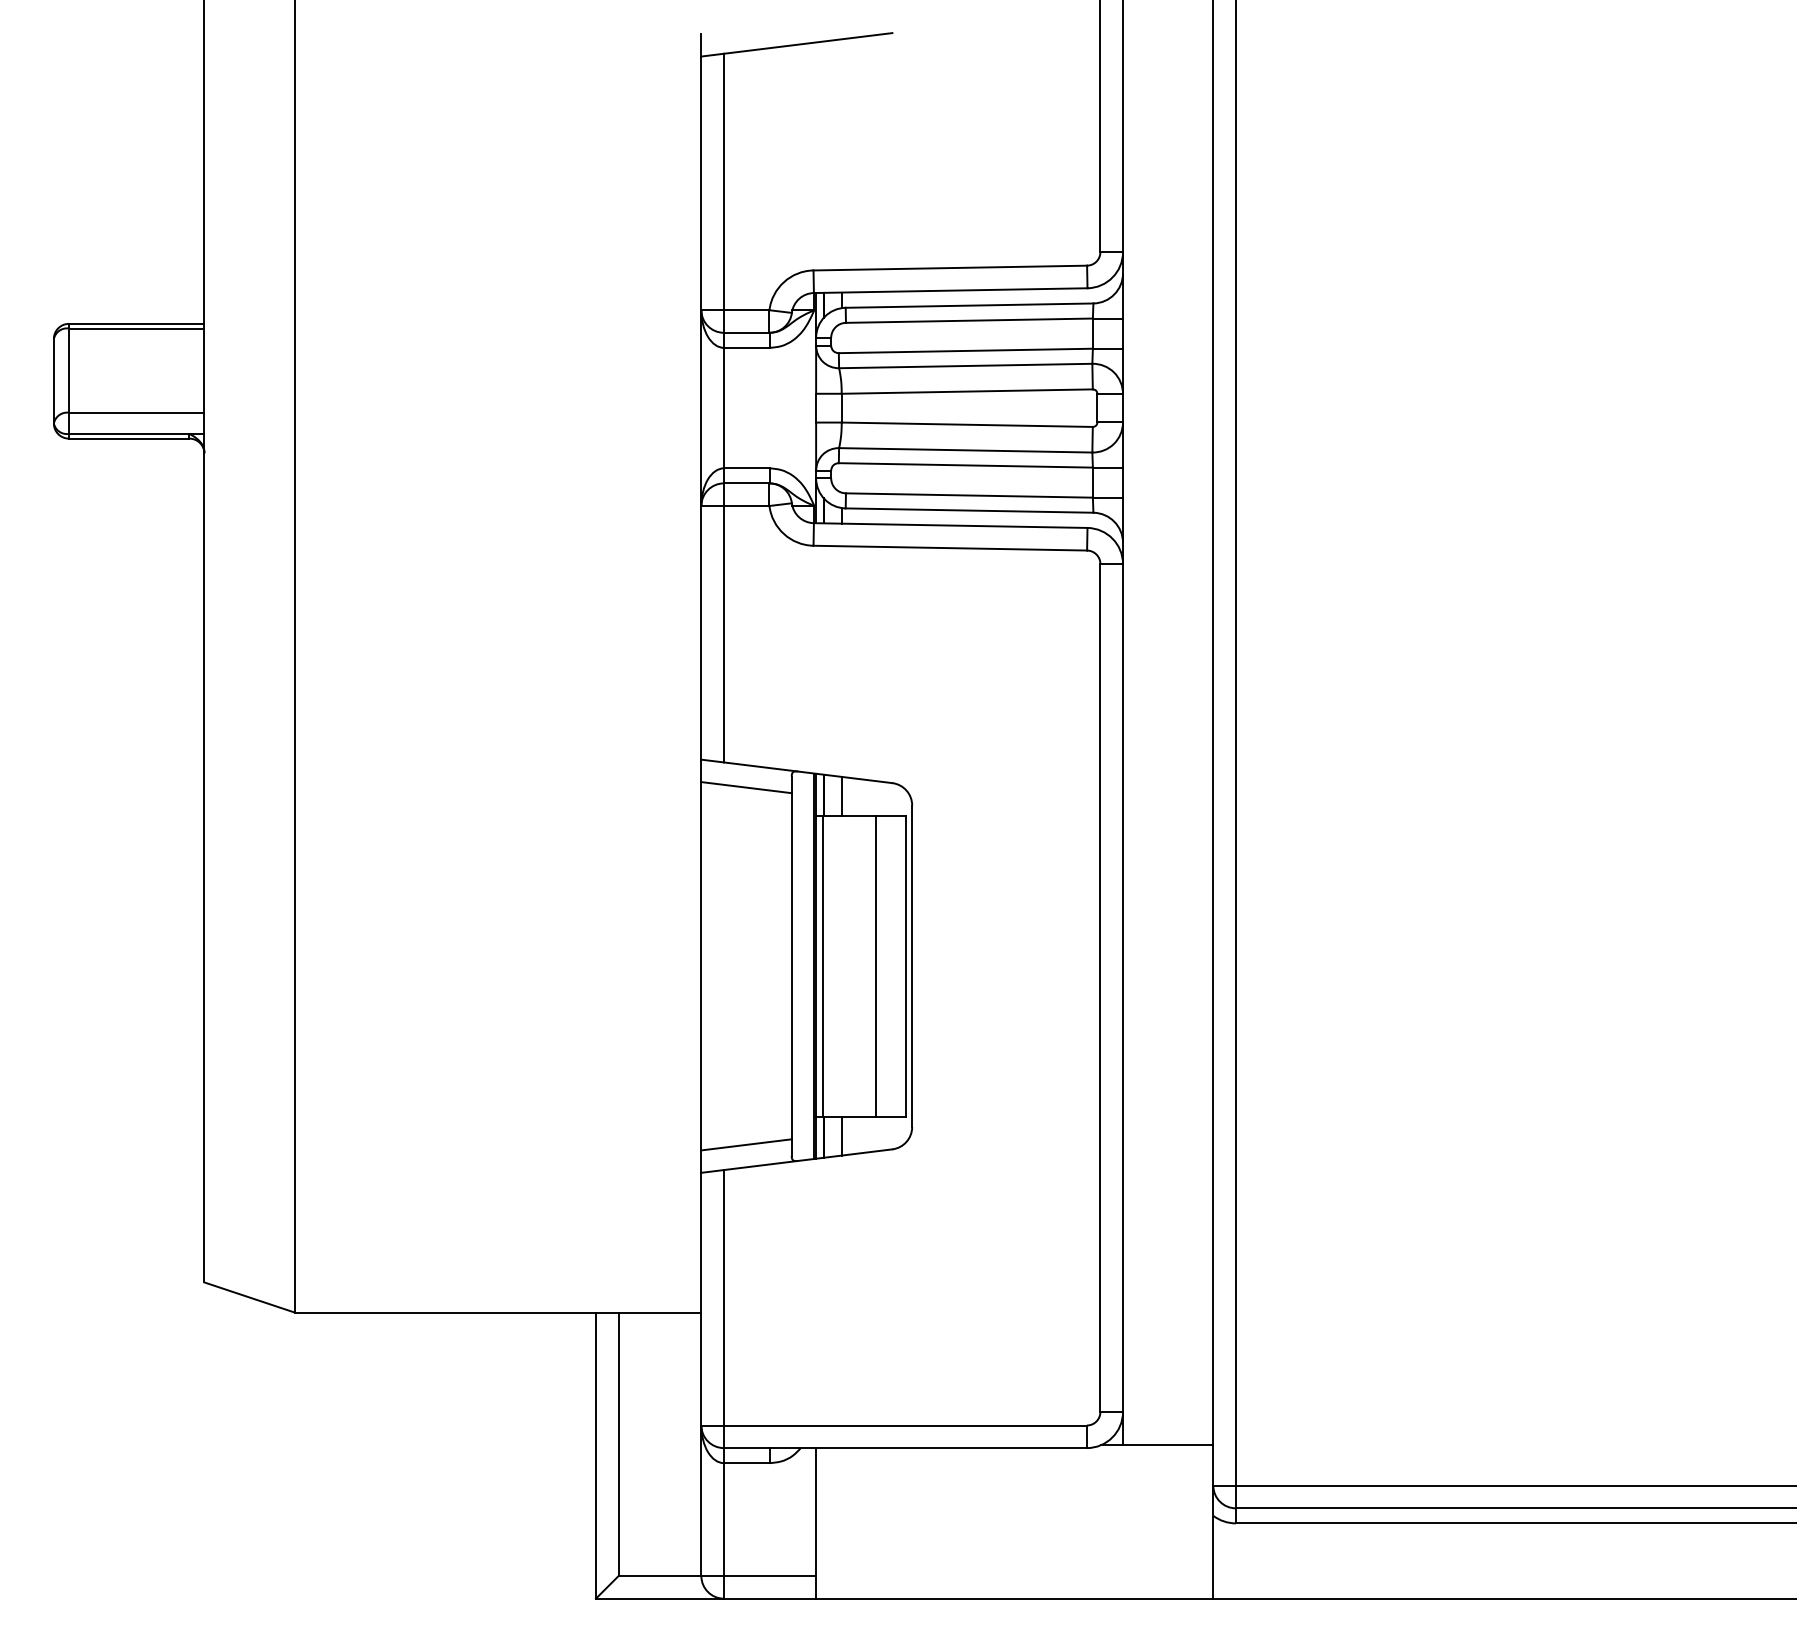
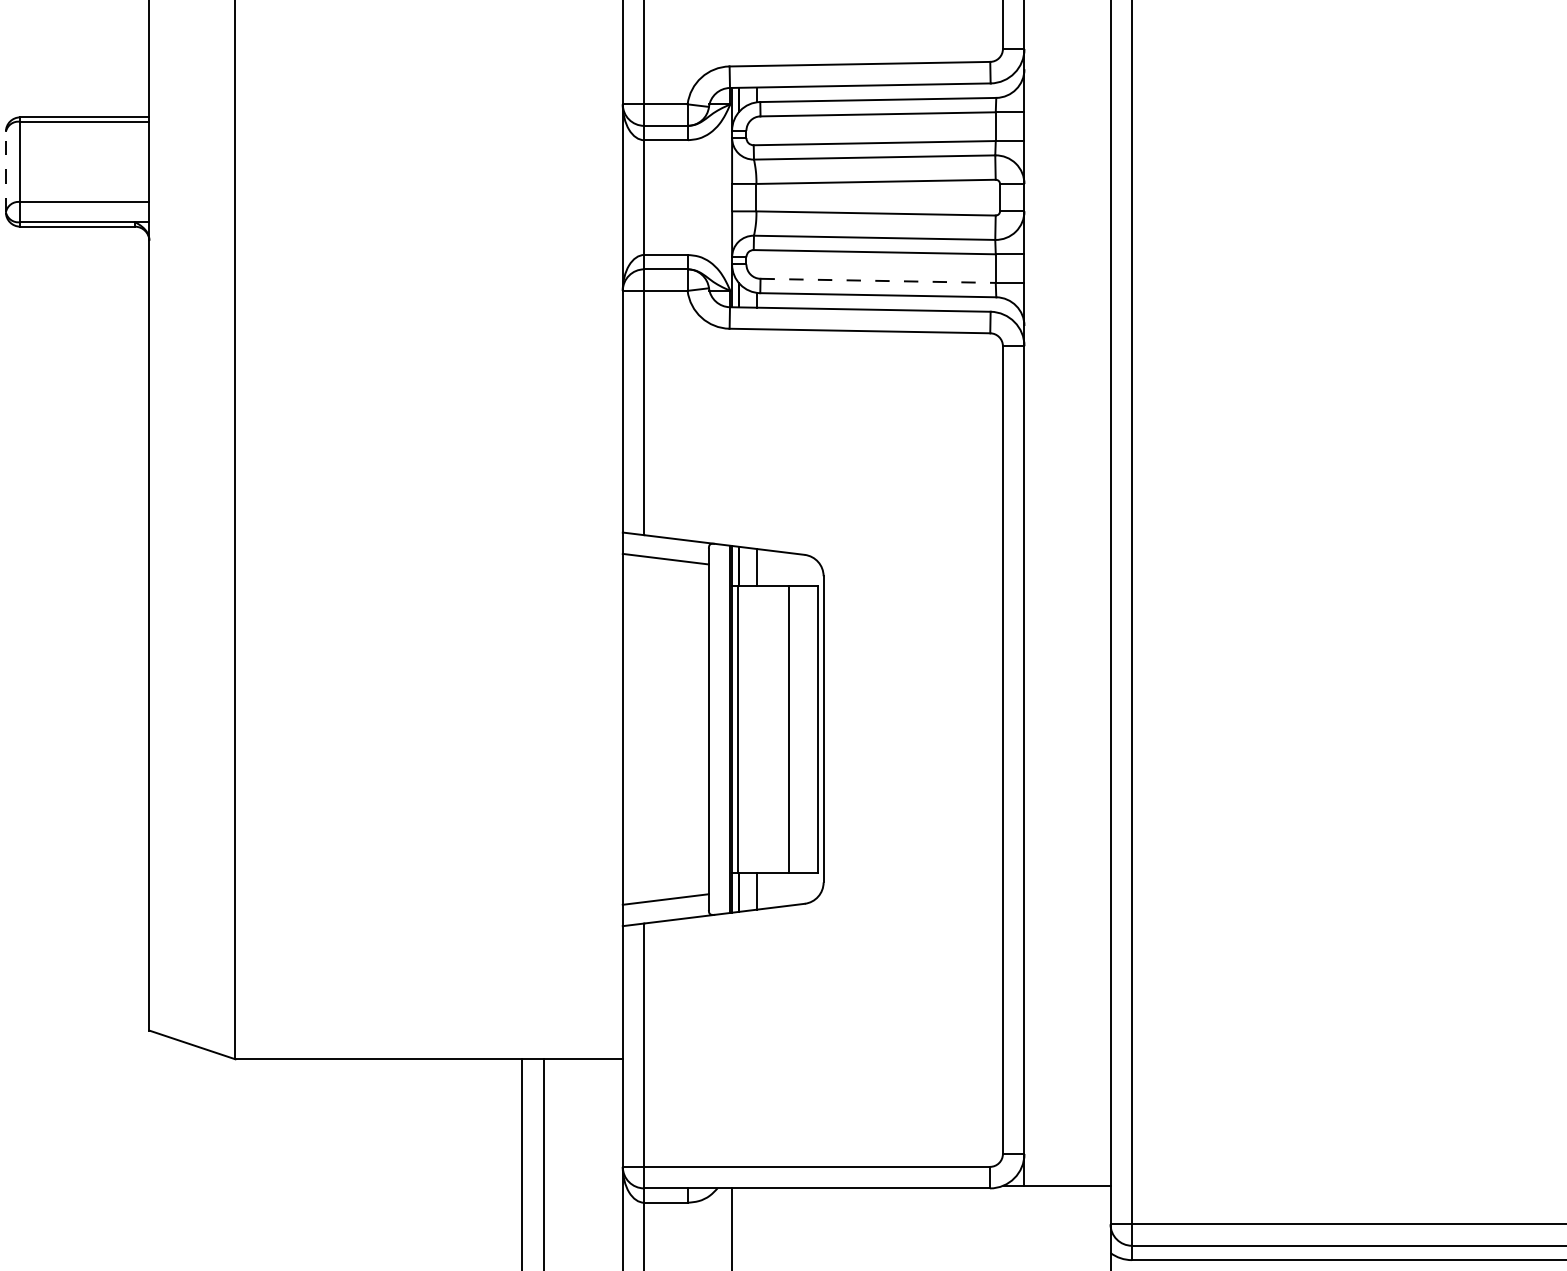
line: (53, 380) -> (5, 171), solid -> dashed
line: (969, 495) -> (878, 280), solid -> dashed

